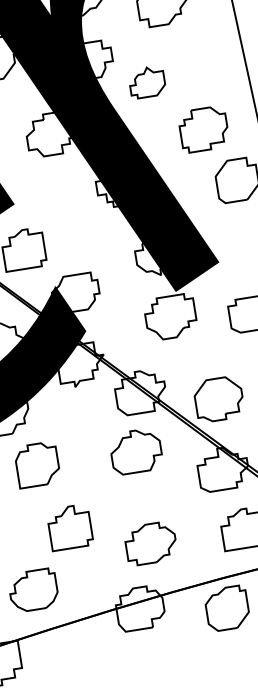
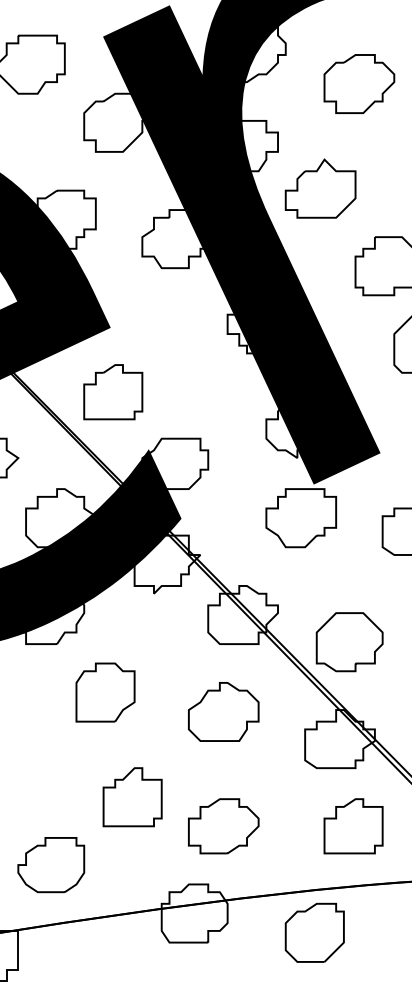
part: (147, 82) -> (320, 188), size x1.43
part: (135, 451) -> (223, 711), moved
part: (37, 464) -> (105, 692), moved
part: (69, 527) -> (132, 797), moved

